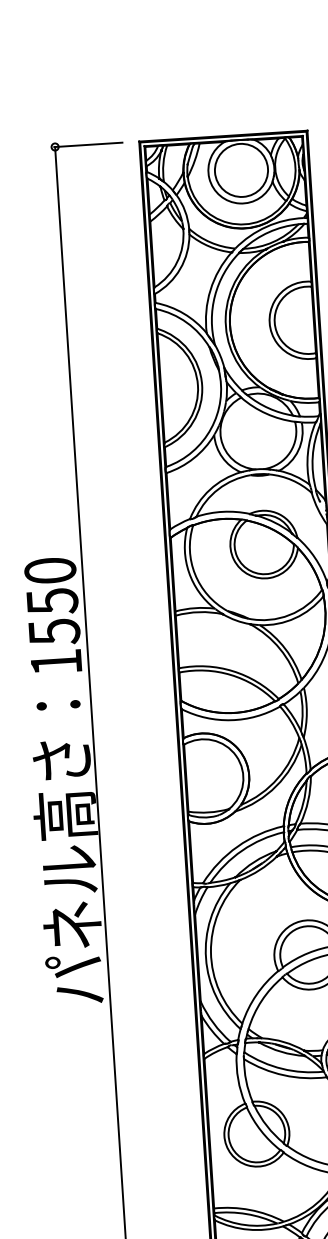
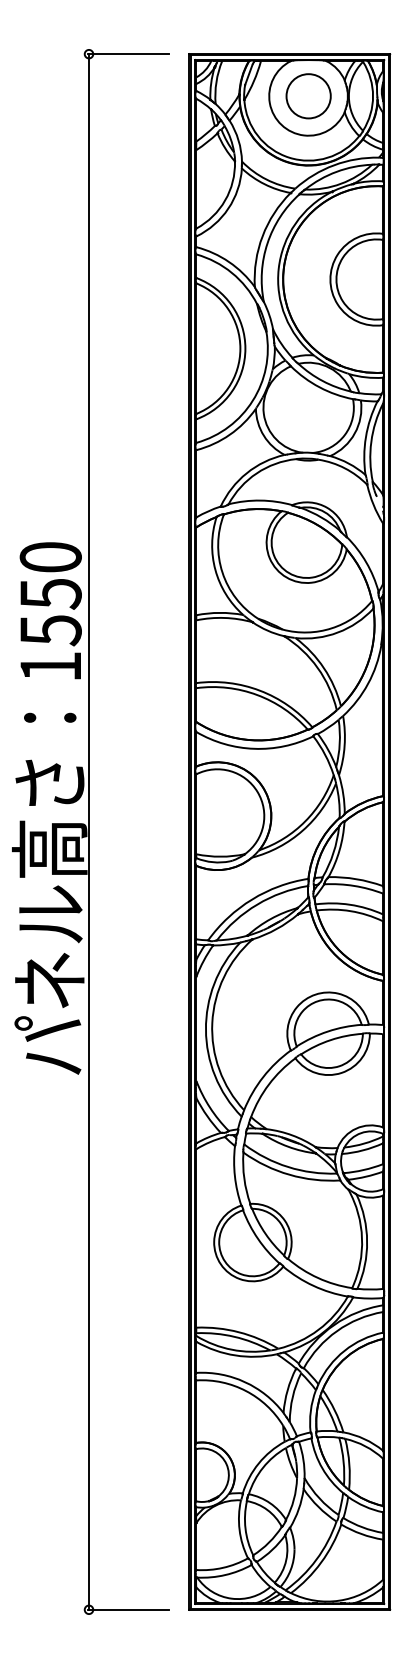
circle: (241, 169) -> (308, 95), size x0.7

